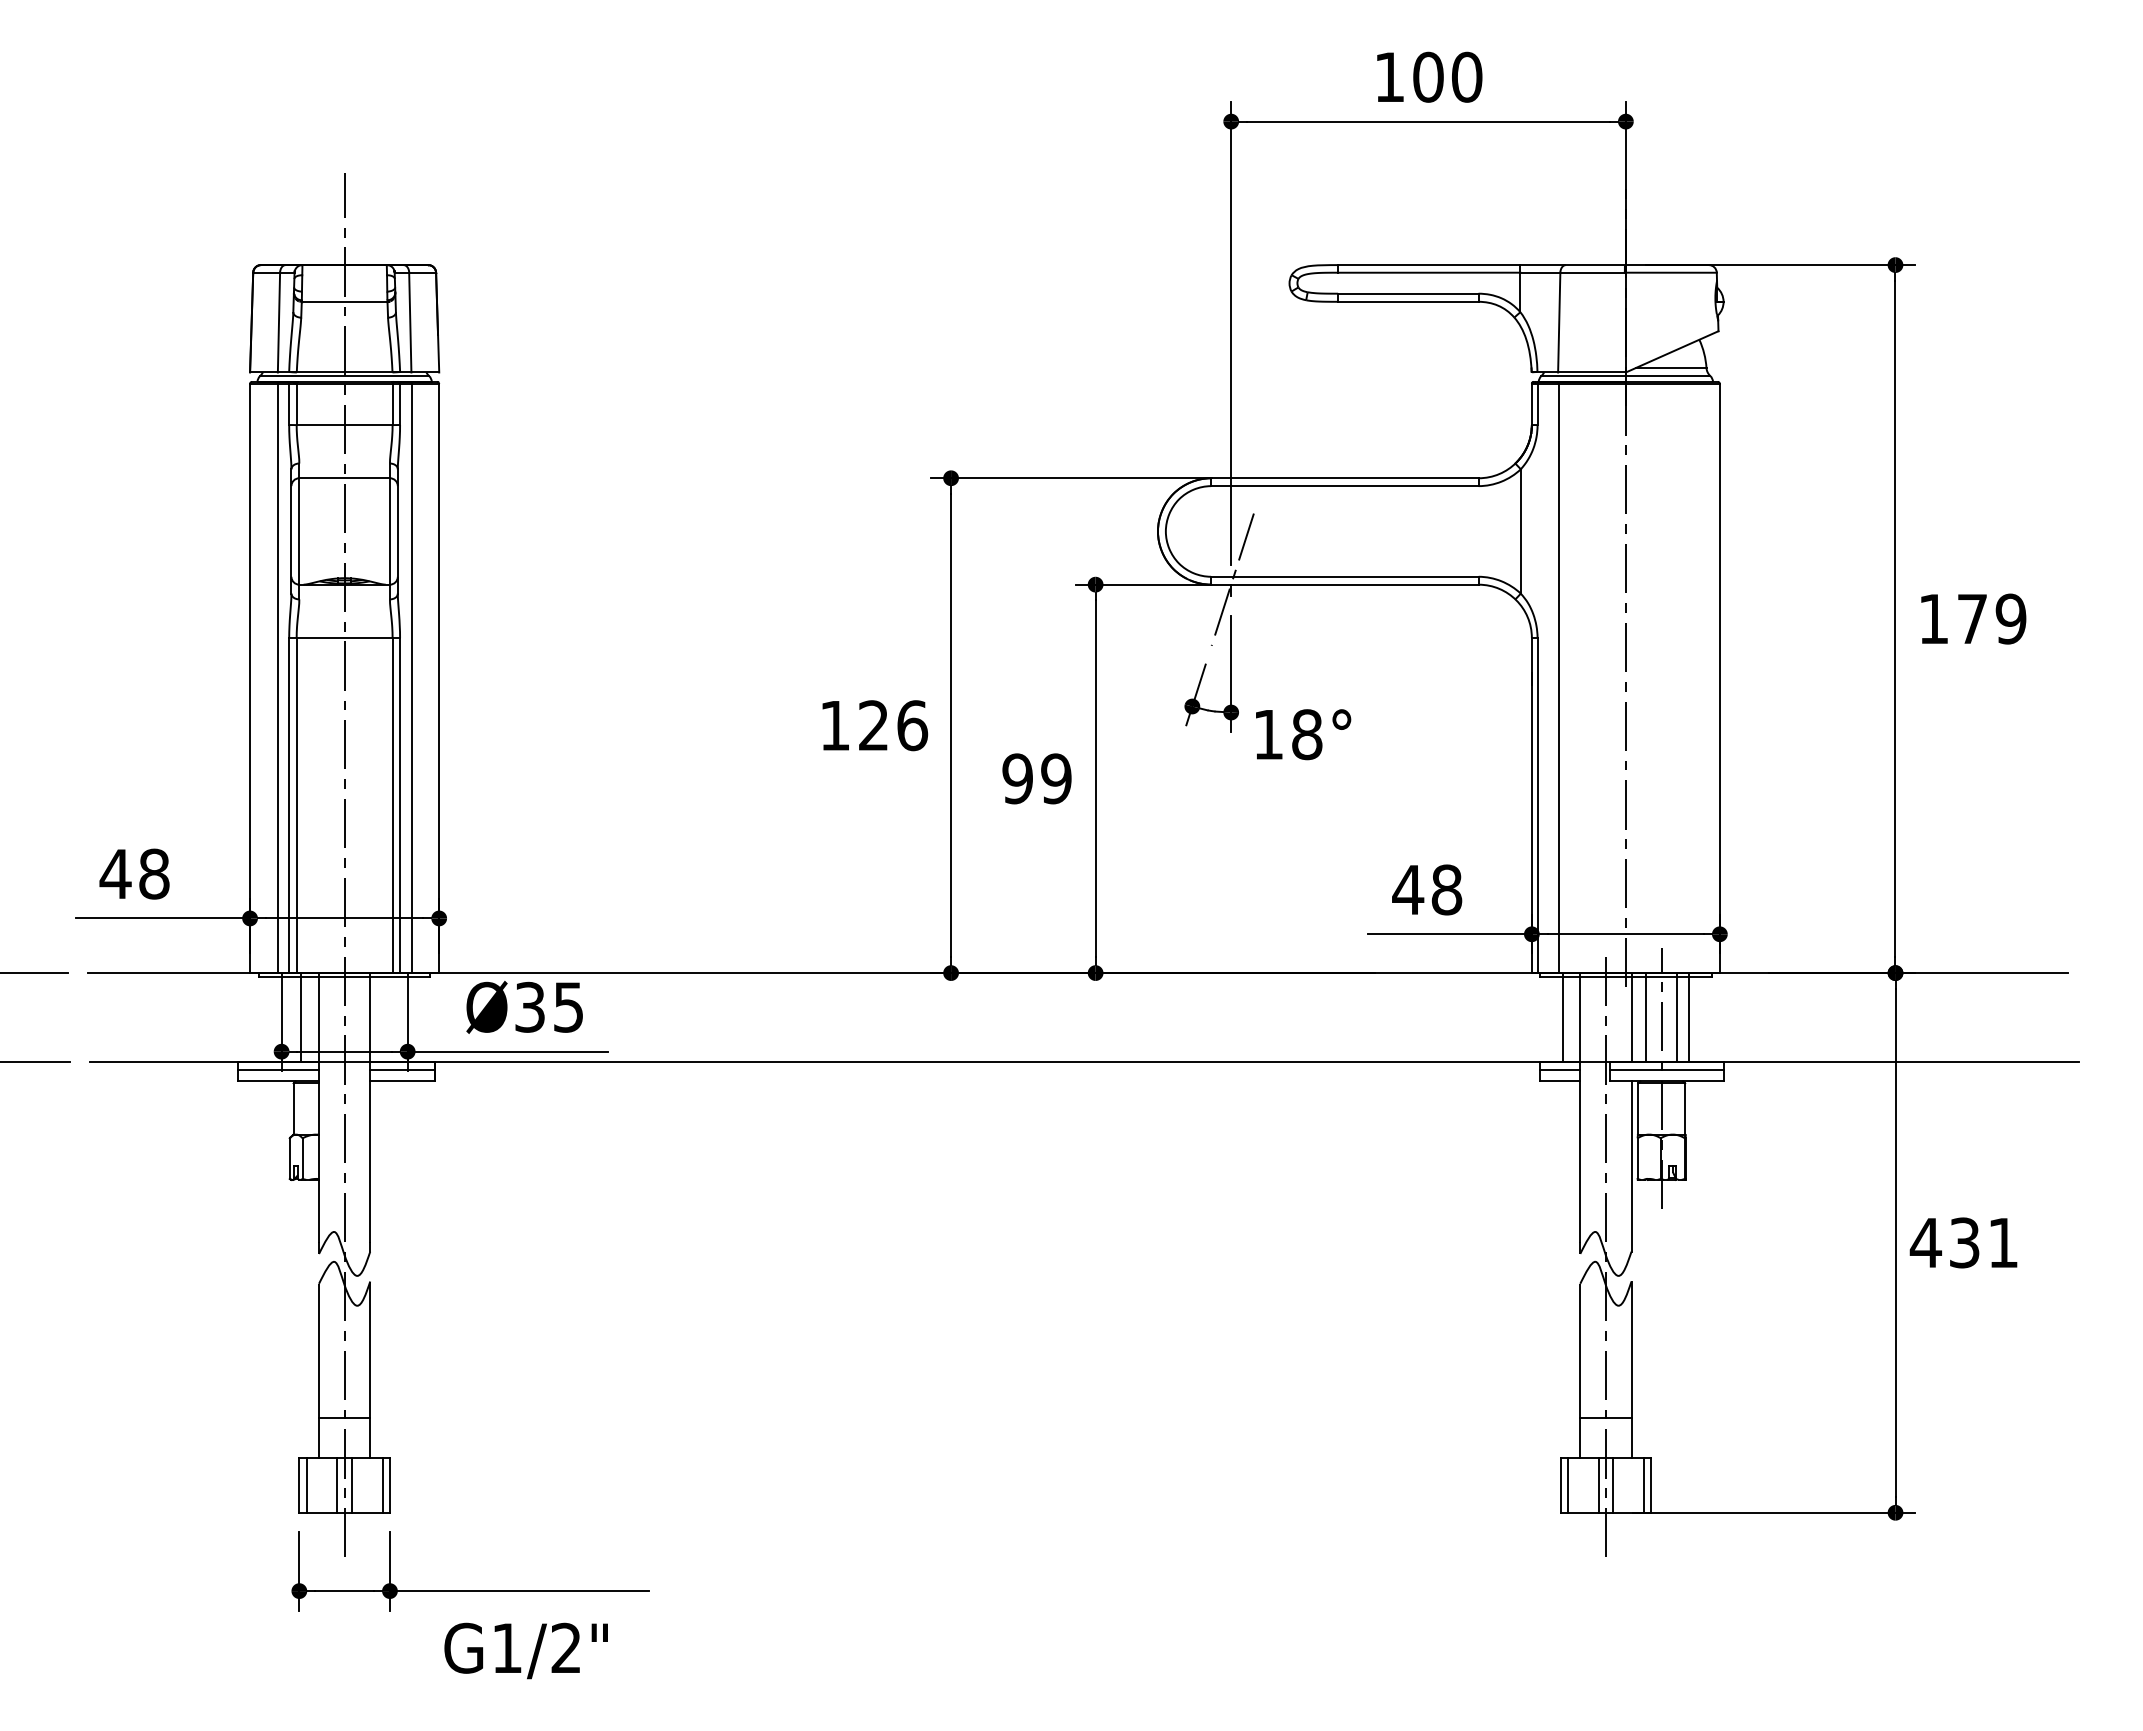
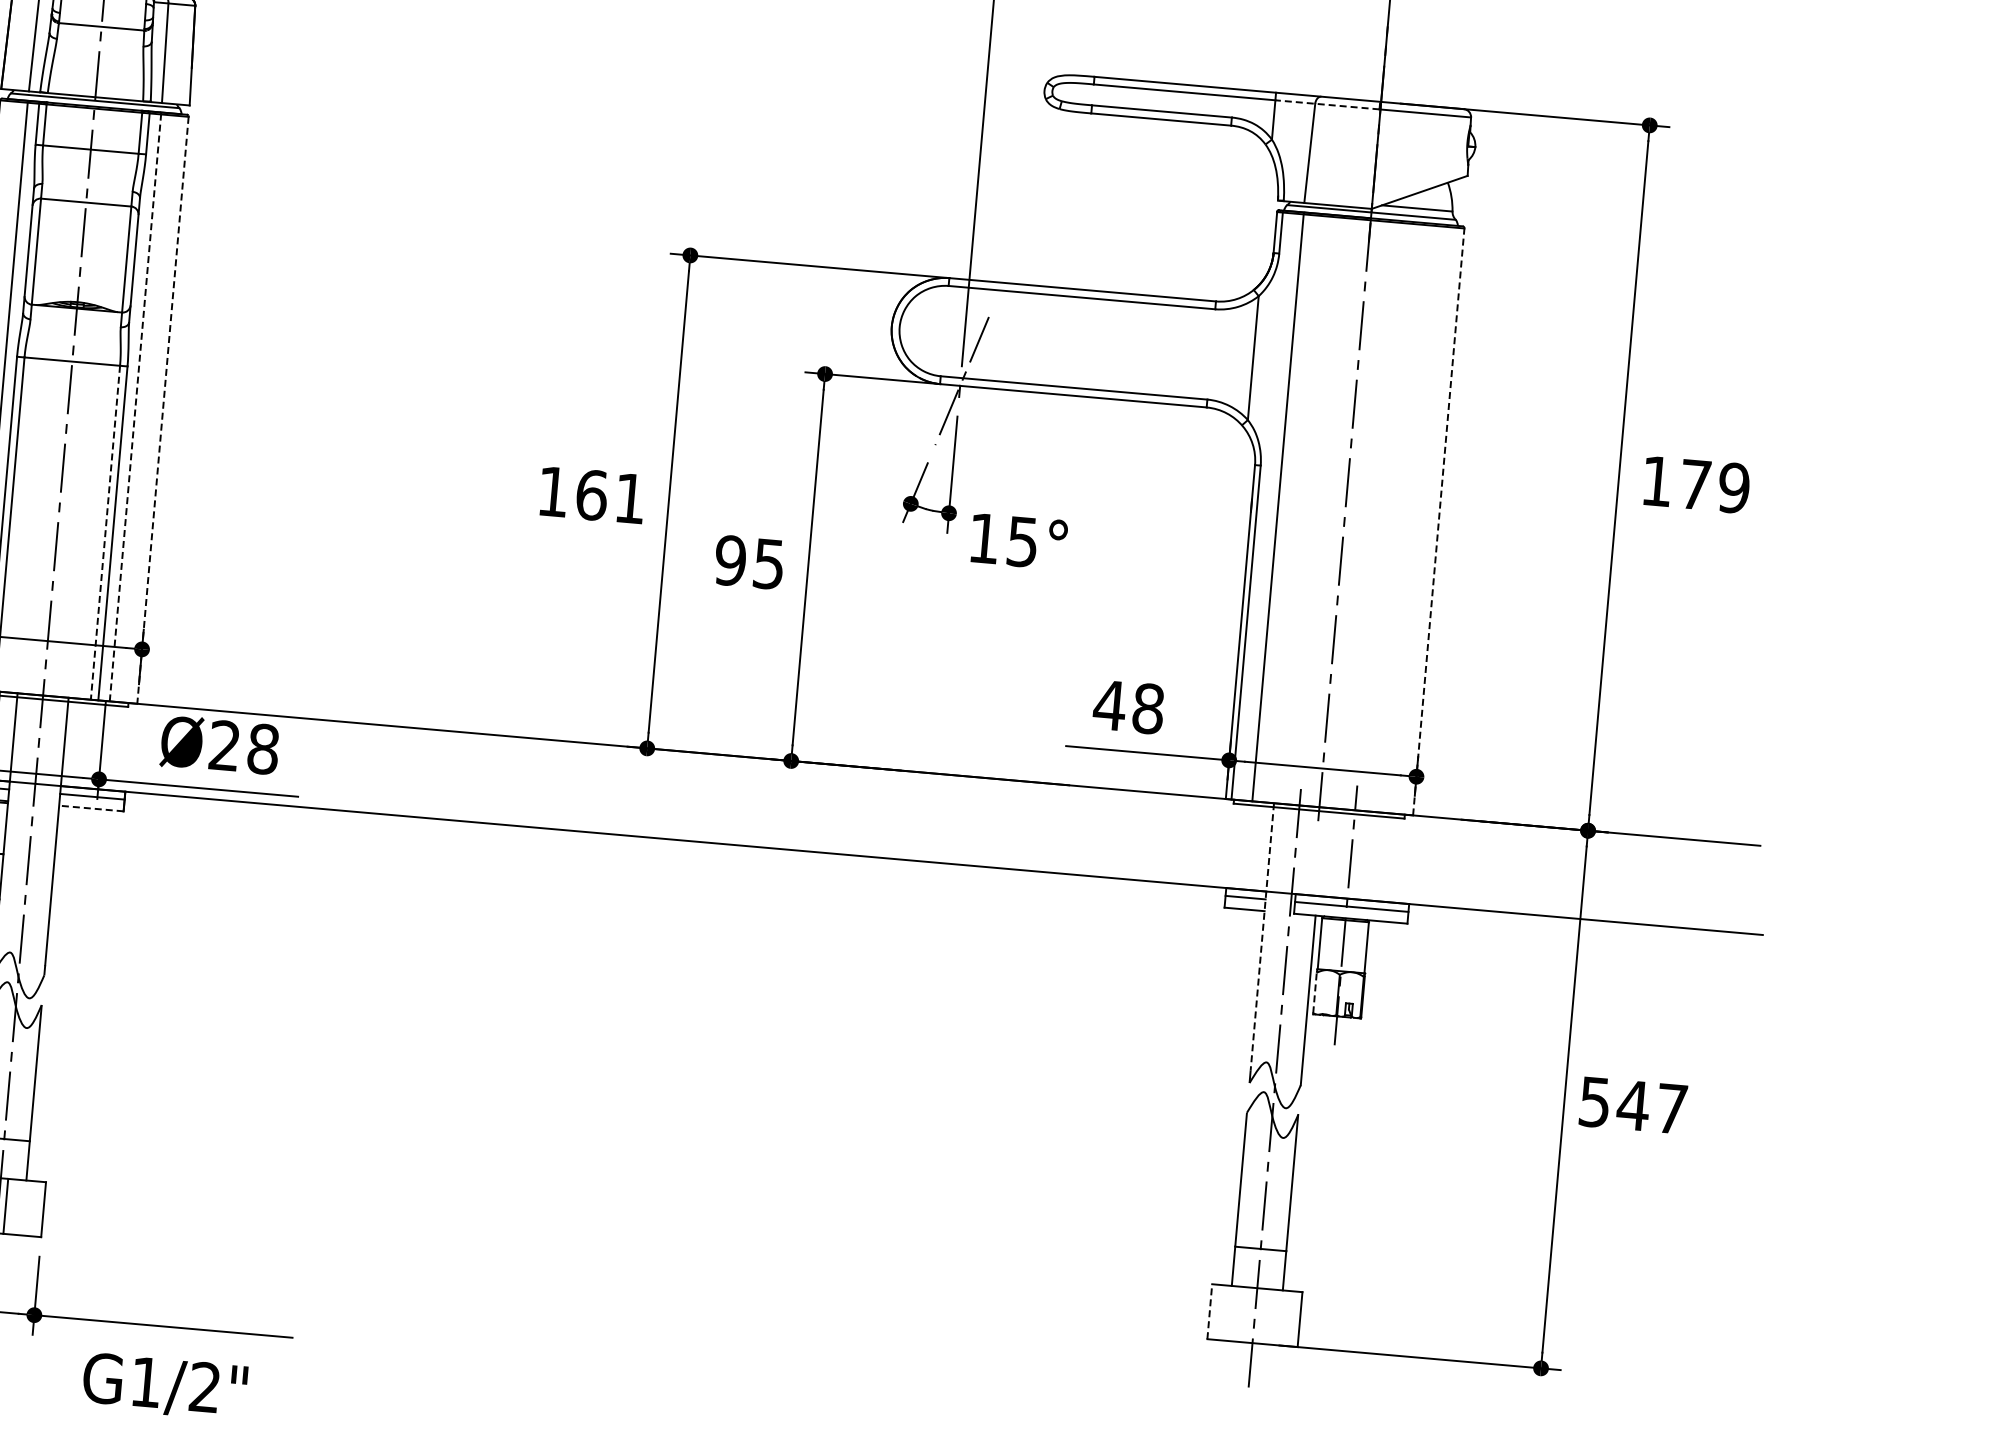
line: (1572, 272) -> (1327, 104), solid -> dashed
line: (411, 678) -> (135, 407), solid -> dashed
line: (439, 678) -> (163, 410), solid -> dashed
line: (1719, 678) -> (1438, 521), solid -> dashed
text: (893, 725) -> (611, 496), 126 -> 161
text: (1307, 734) -> (1023, 541), 18° -> 15°
text: (1056, 778) -> (769, 563), 99 -> 95
line: (392, 805) -> (105, 532), solid -> dashed
text: (549, 1006) -> (244, 746), Ø35 -> Ø28
line: (1562, 1017) -> (1252, 845), removed
line: (1631, 1017) -> (1321, 851), removed
line: (1645, 1017) -> (1335, 853), removed
line: (1677, 1017) -> (1367, 855), removed
line: (1688, 1017) -> (1377, 856), removed
line: (402, 1081) -> (91, 808), solid -> dashed
line: (1580, 1107) -> (1262, 937), solid -> dashed
line: (1637, 1158) -> (1314, 992), solid -> dashed
text: (1963, 1242) -> (1632, 1105), 431 -> 547
line: (382, 1484) -> (36, 1208), removed
line: (1567, 1484) -> (1216, 1311), removed
line: (1598, 1484) -> (1247, 1314), removed
line: (1613, 1484) -> (1262, 1315), removed
line: (1643, 1484) -> (1292, 1318), removed
line: (1560, 1485) -> (1209, 1311), solid -> dashed

